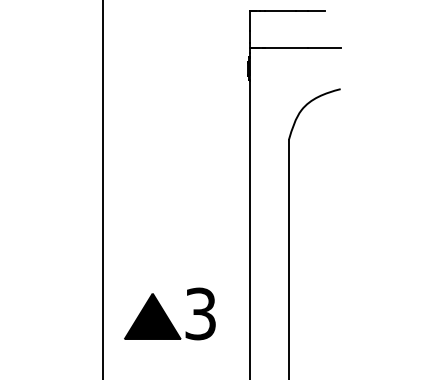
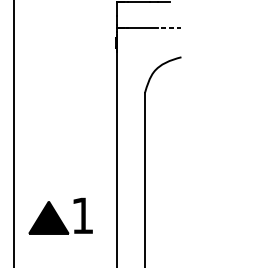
line: (324, 48) -> (170, 28), solid -> dashed
text: (200, 313) -> (82, 215), 3 -> 1

